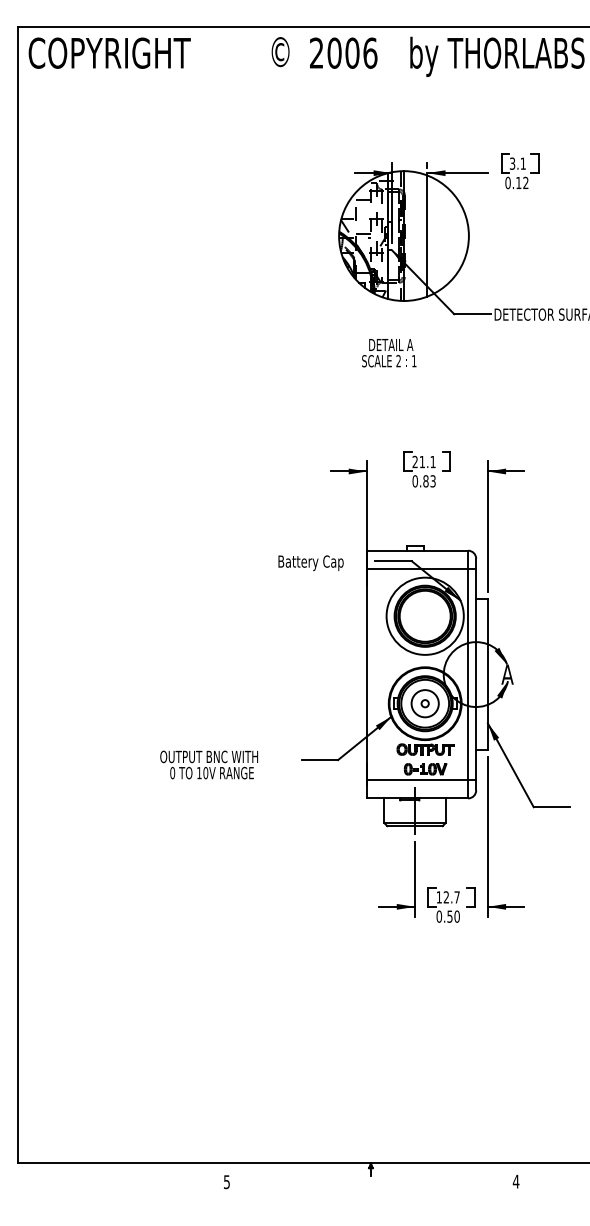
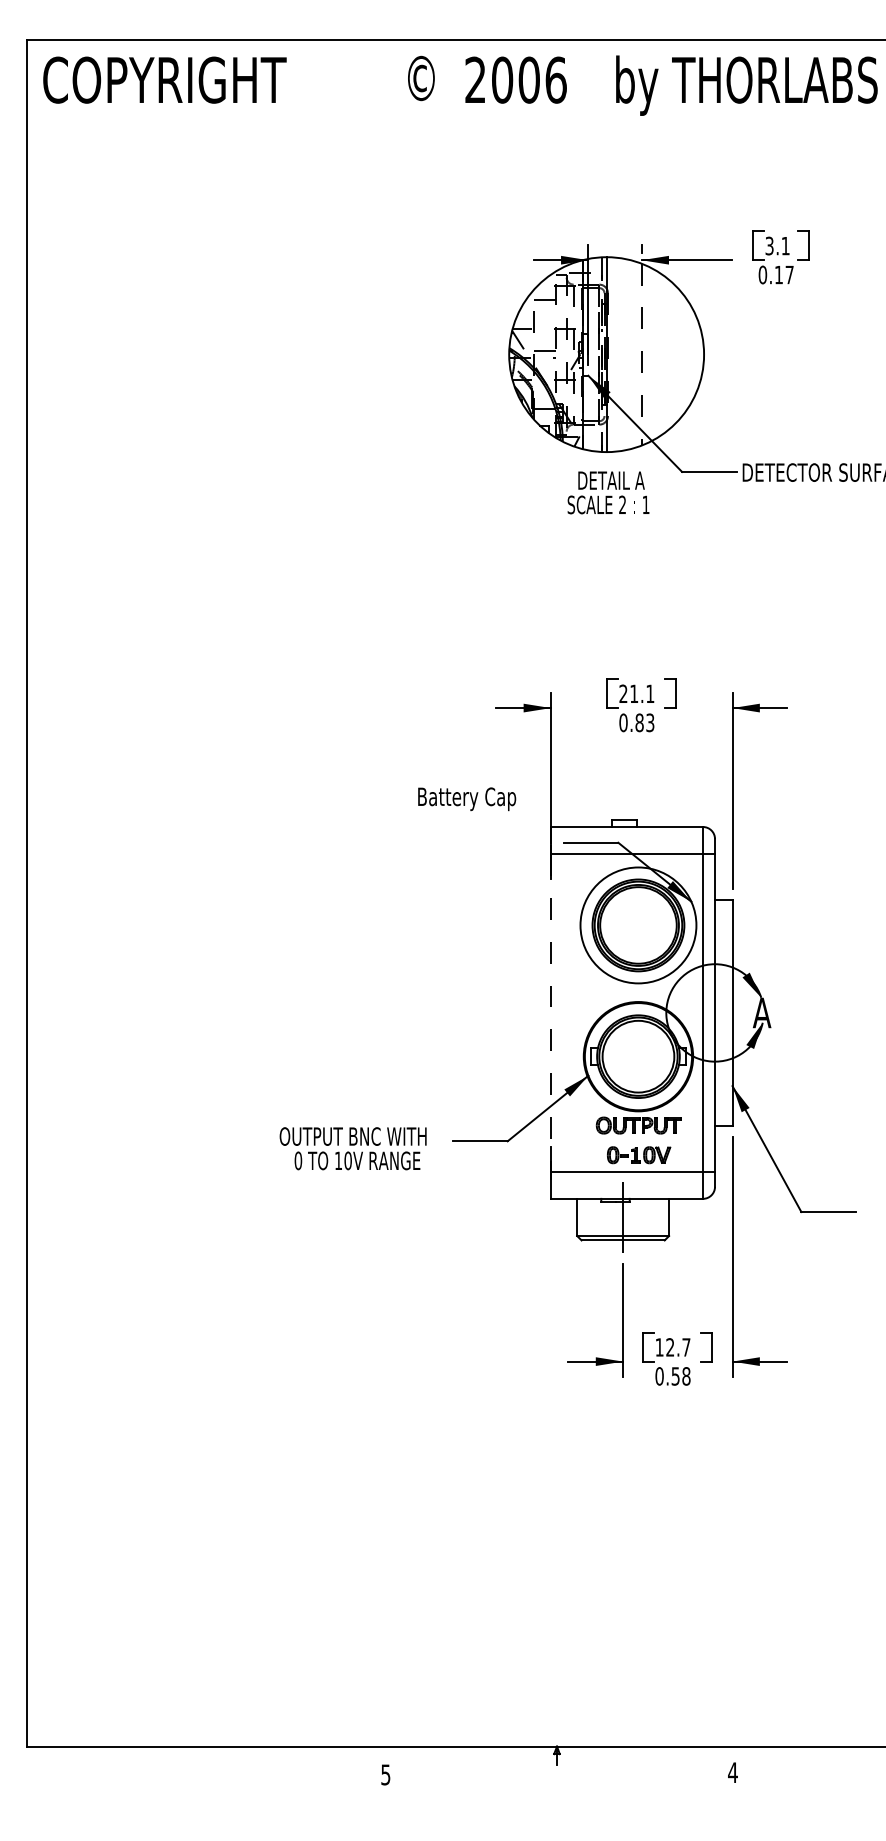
text: (525, 182) -> (789, 274), 0.12 -> 0.17
line: (427, 236) -> (641, 355), solid -> dashed
text: (389, 353) -> (608, 493), moved
text: (310, 563) -> (466, 799), moved
line: (366, 674) -> (550, 1012), solid -> dashed
part: (424, 703) -> (637, 1056), removed
text: (209, 764) -> (353, 1147), moved
text: (456, 916) -> (685, 1376), 0.50 -> 0.58
text: (515, 1181) -> (731, 1772), moved
text: (226, 1182) -> (385, 1775), moved

